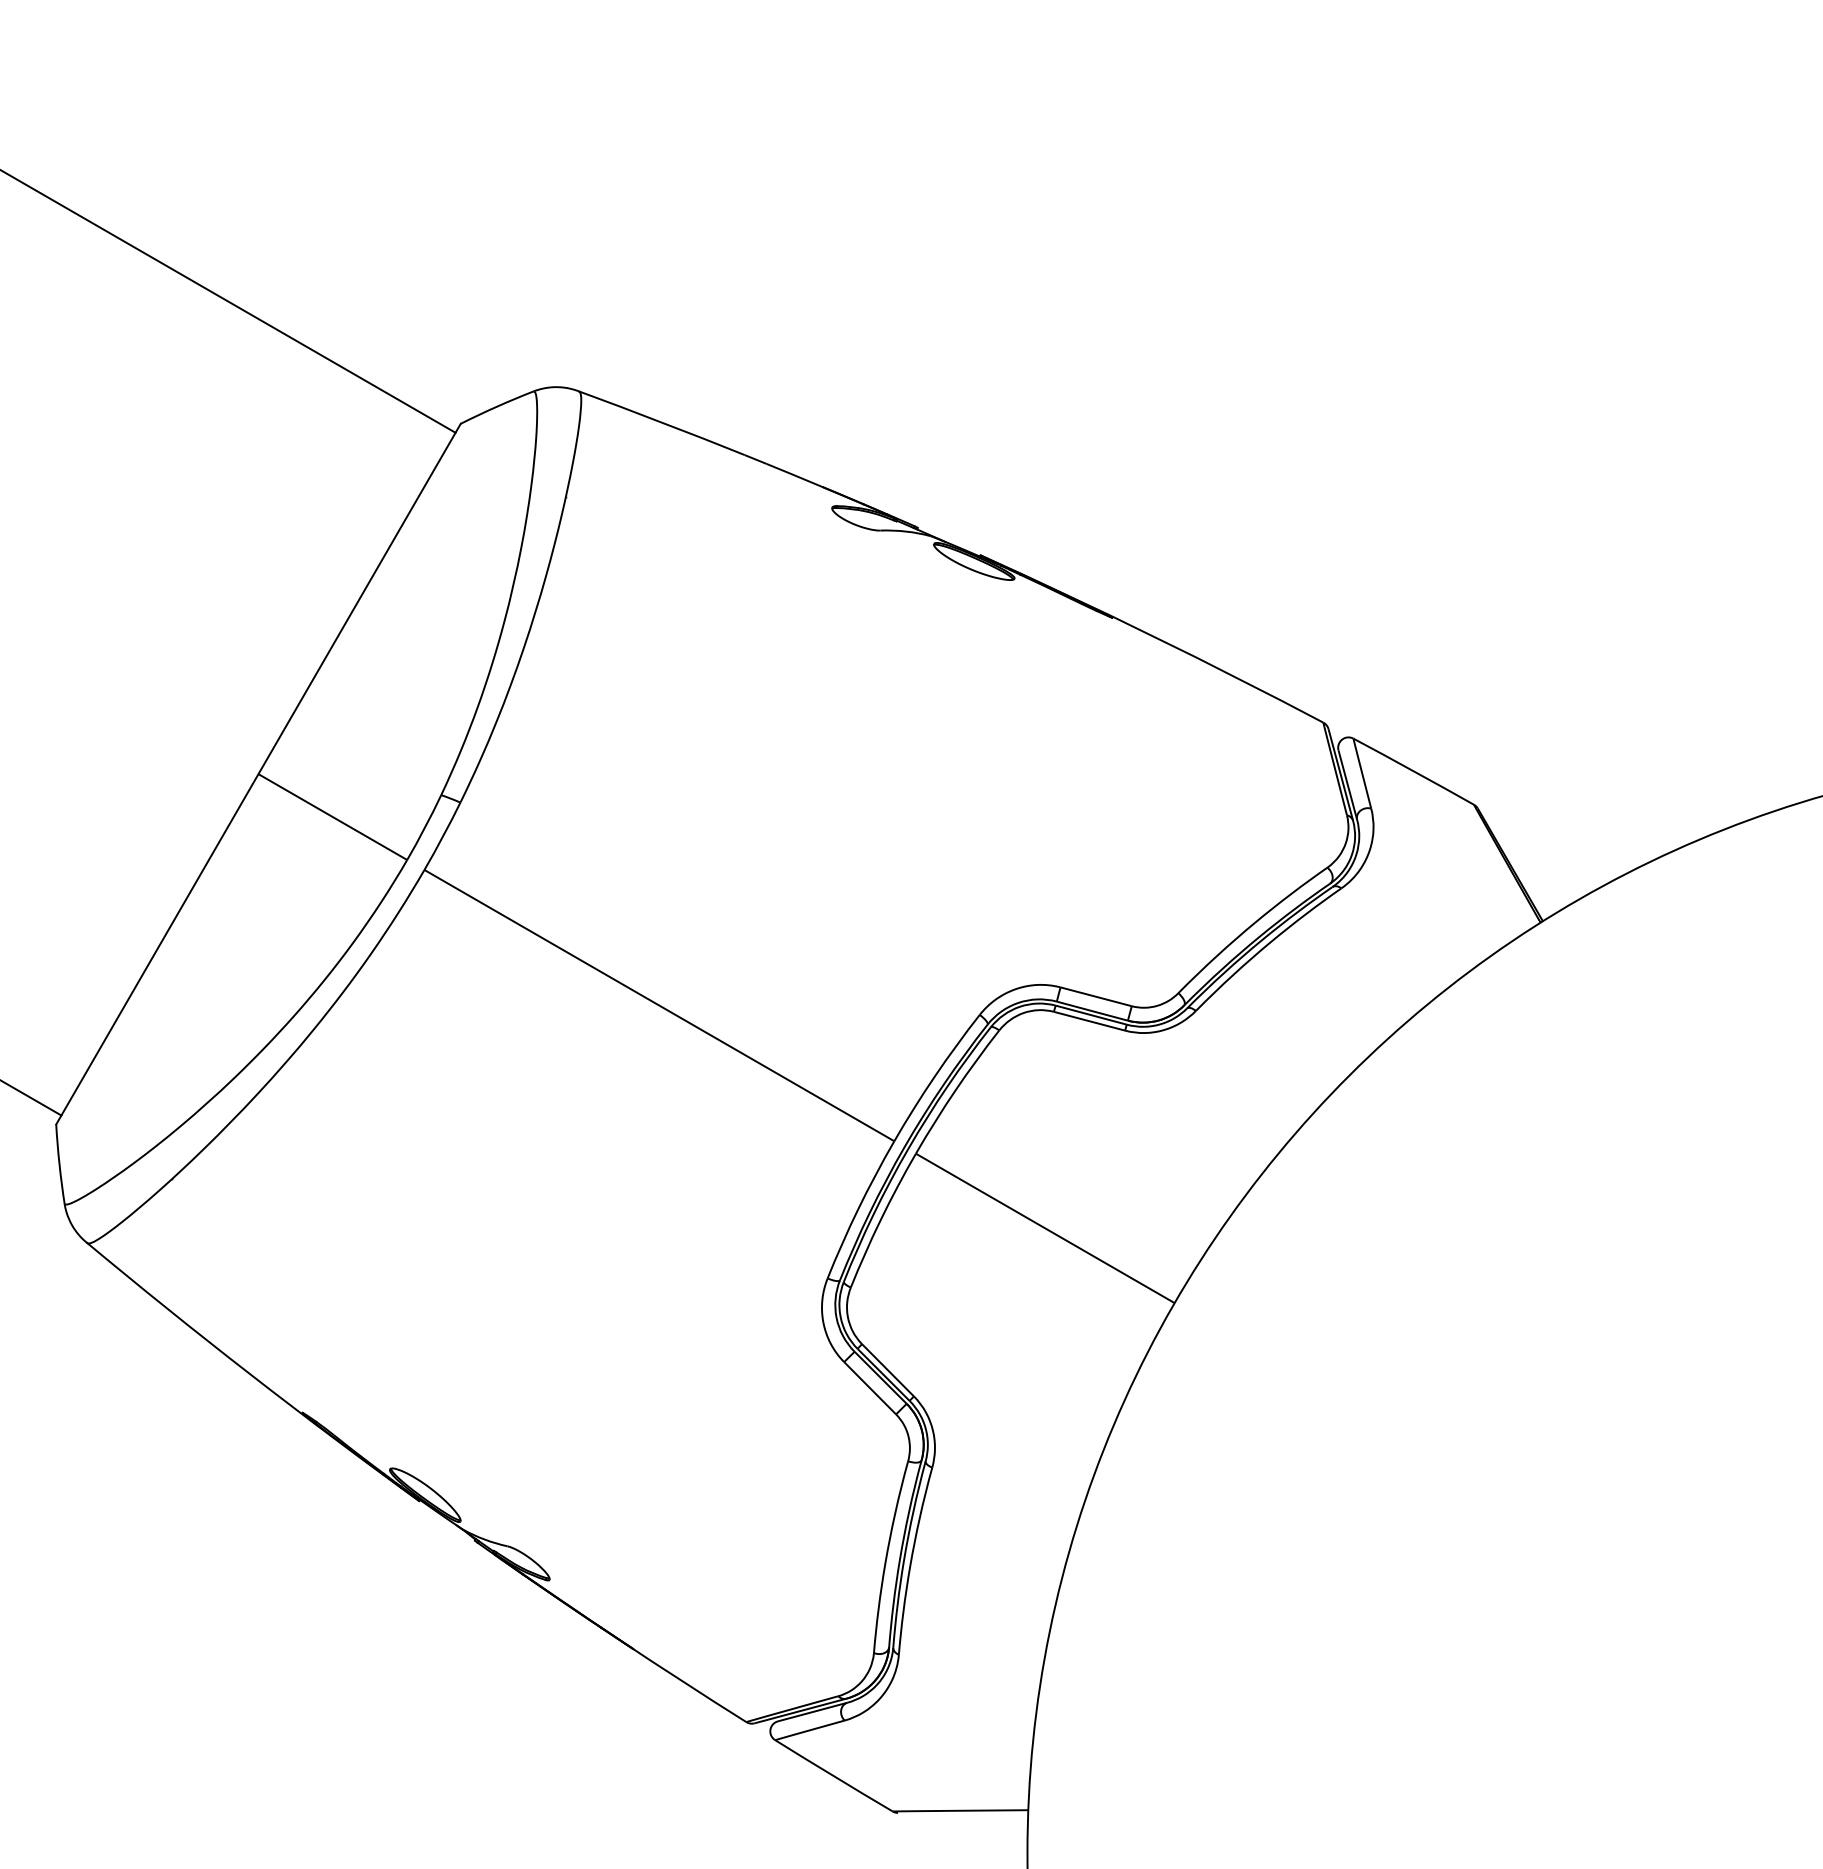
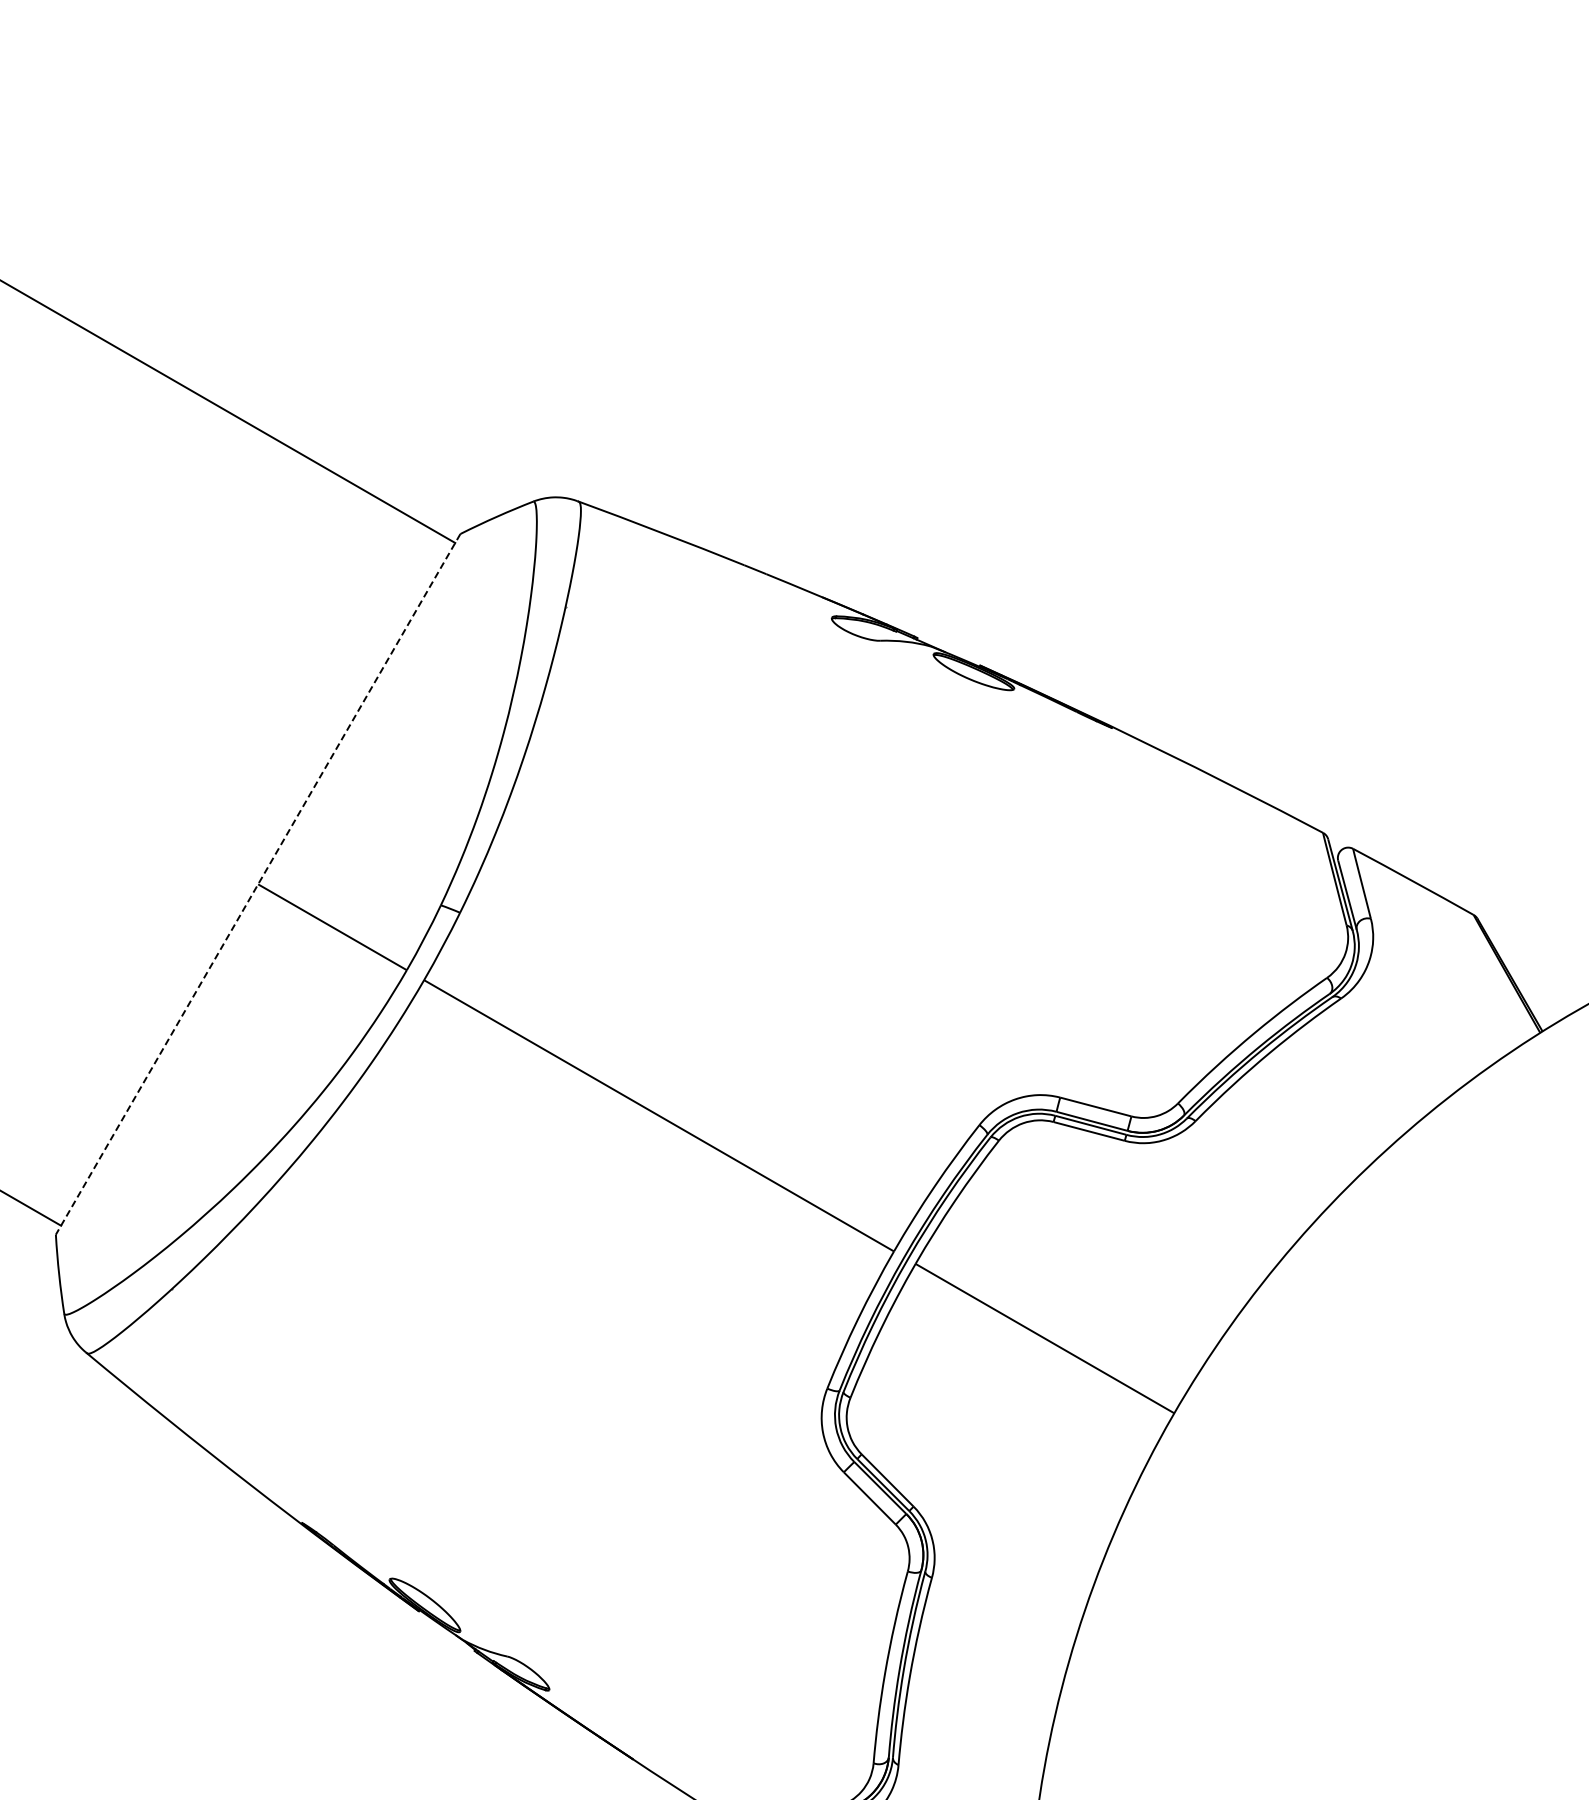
line: (258, 774) -> (258, 884), solid -> dashed

